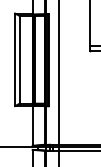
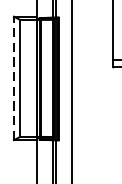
line: (15, 59) -> (14, 77), solid -> dashed

